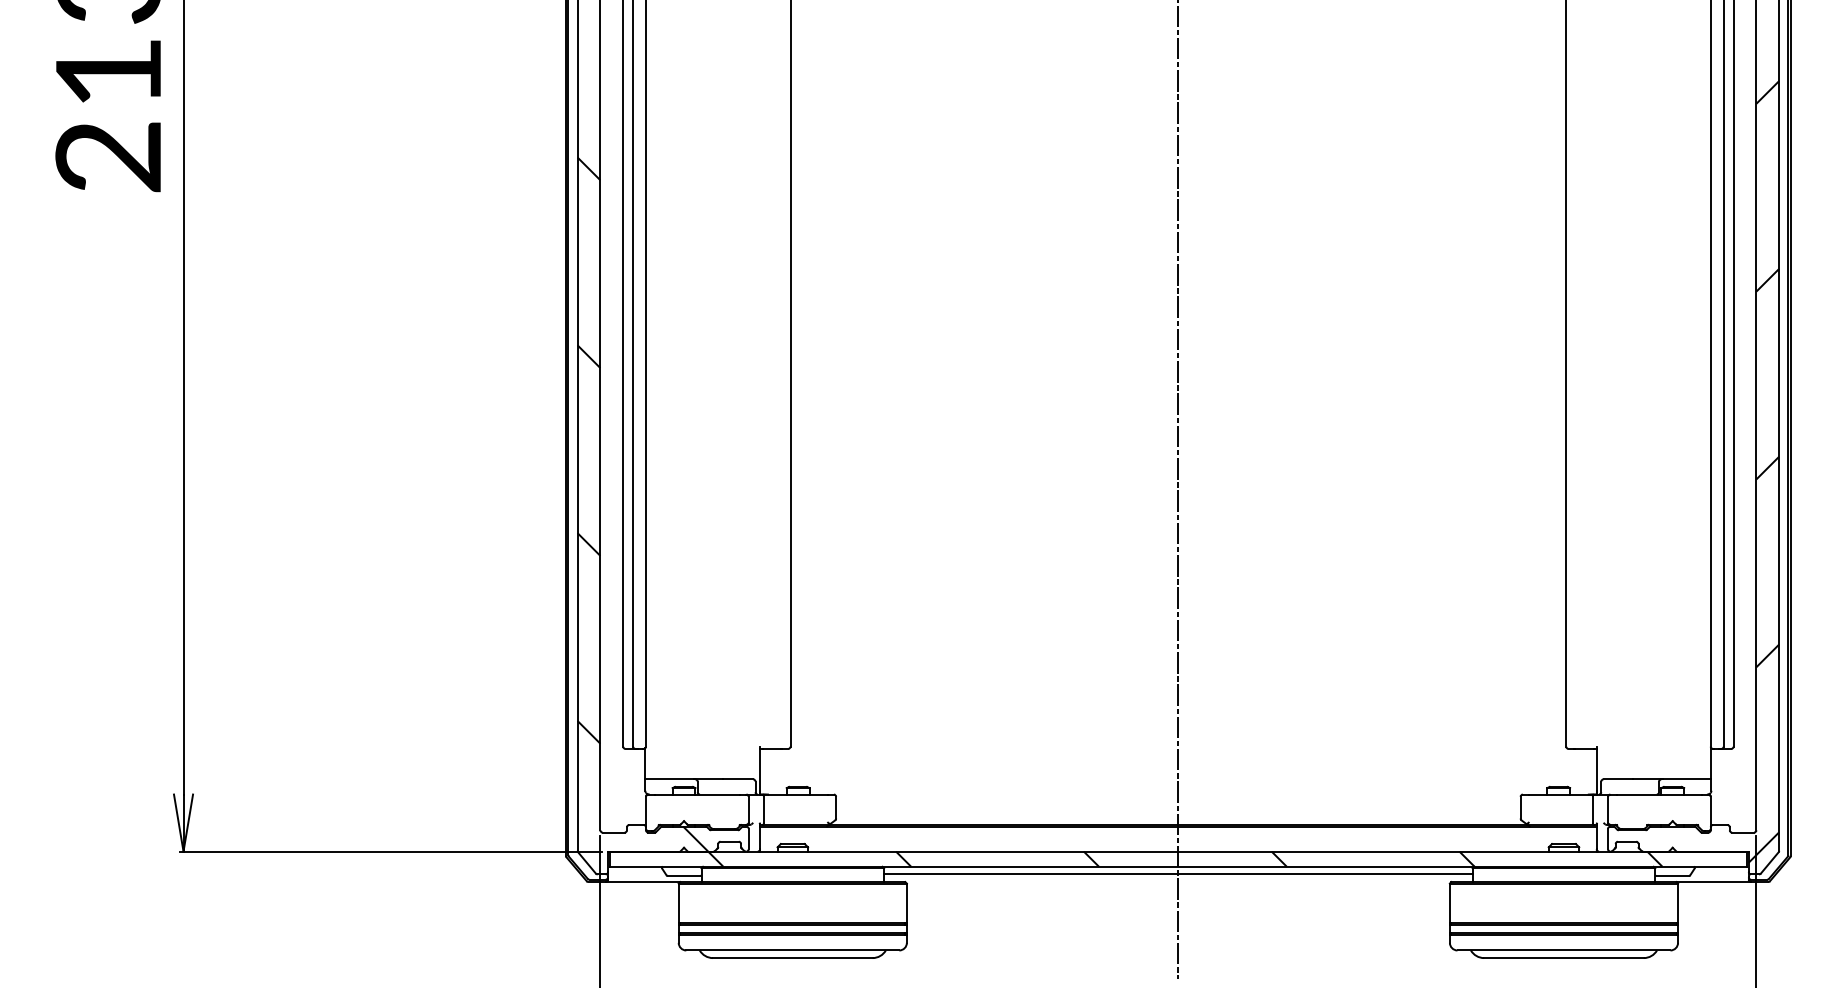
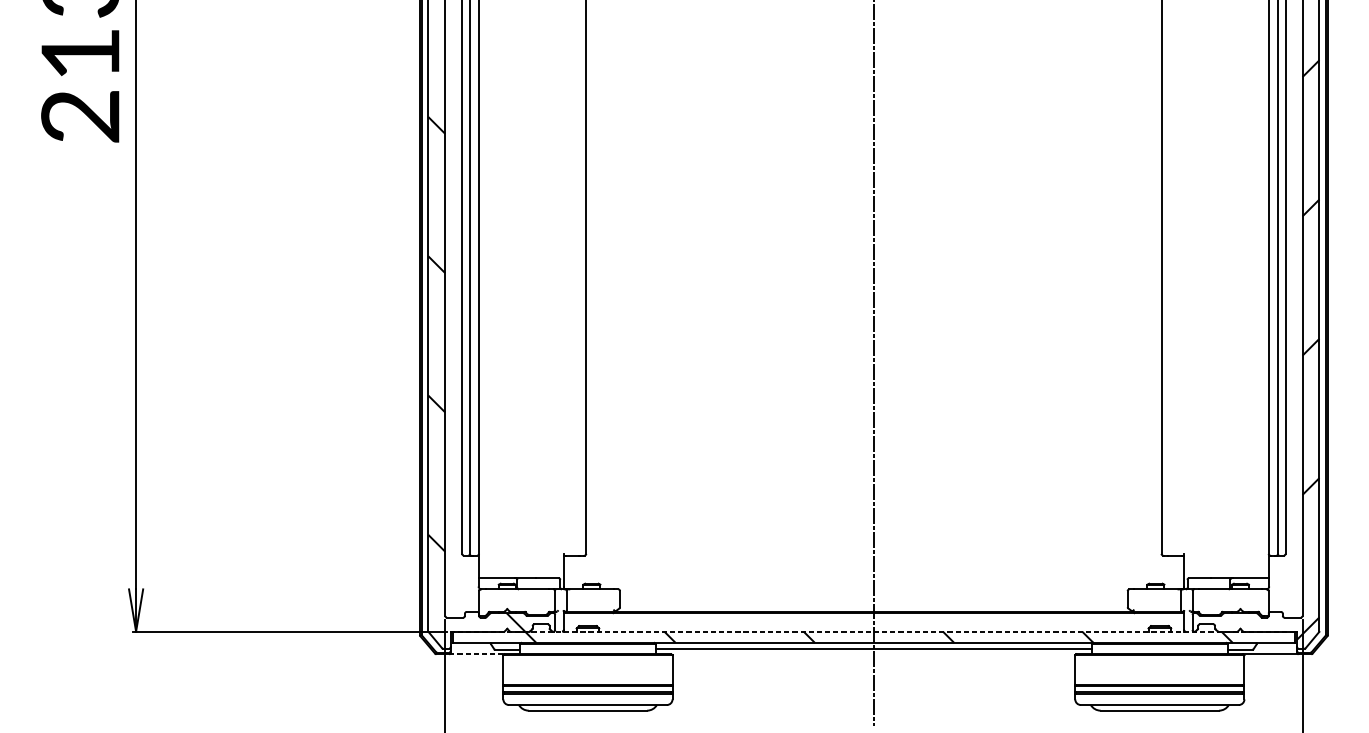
line: (1177, 851) -> (873, 631), solid -> dashed
line: (643, 882) -> (477, 654), solid -> dashed

